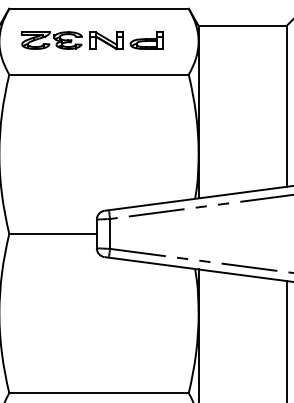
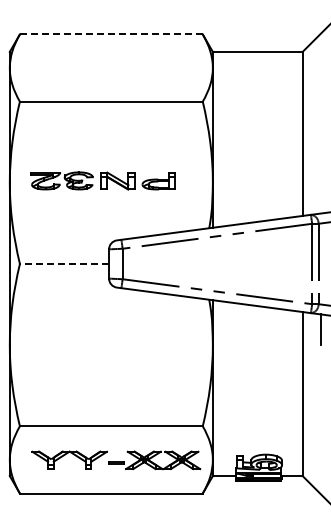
line: (98, 8) -> (110, 34), solid -> dashed
part: (91, 40) -> (102, 180), moved
line: (53, 234) -> (64, 264), solid -> dashed

